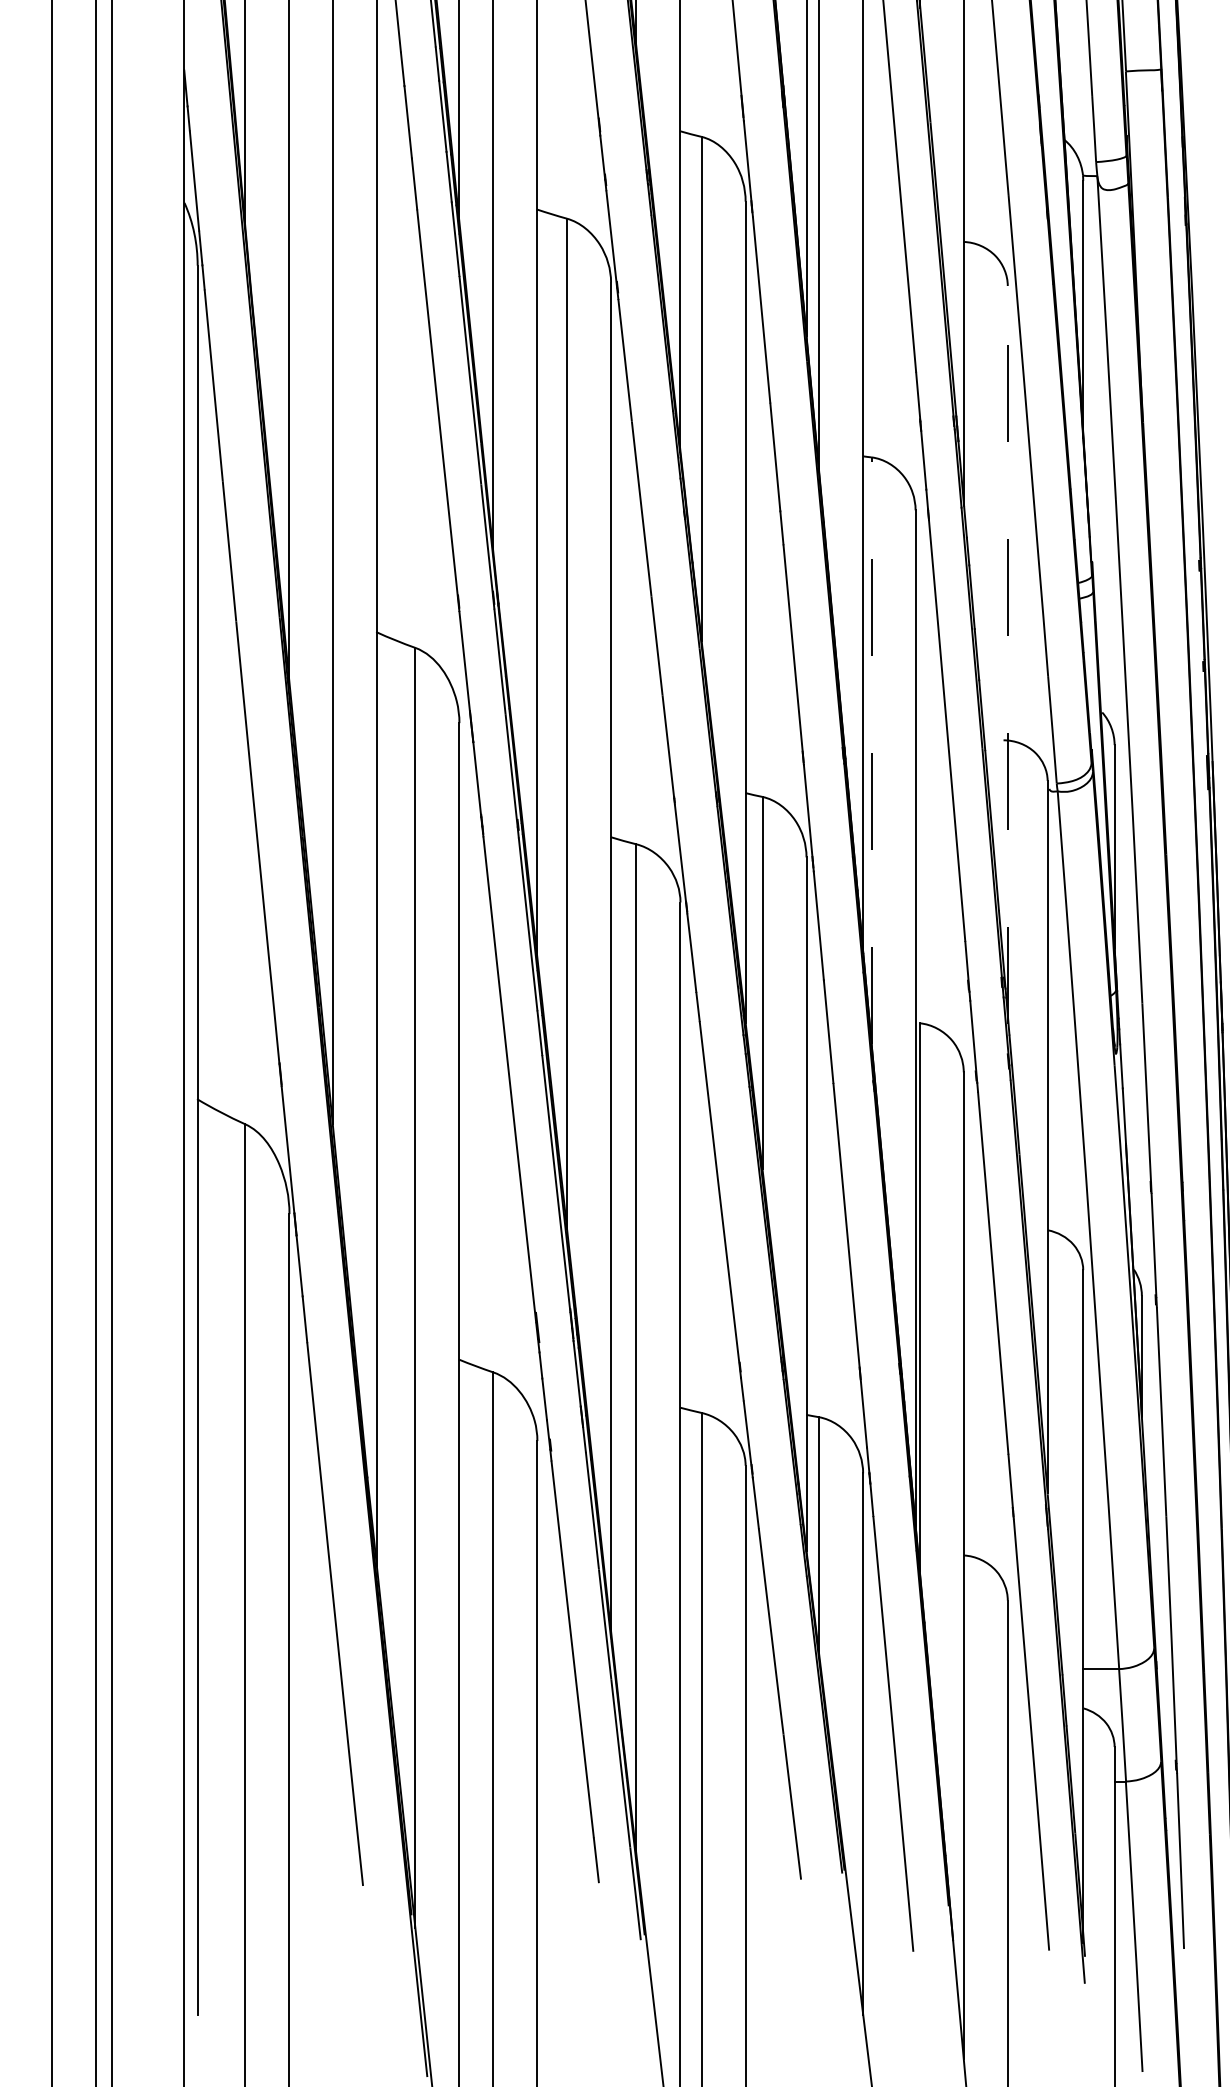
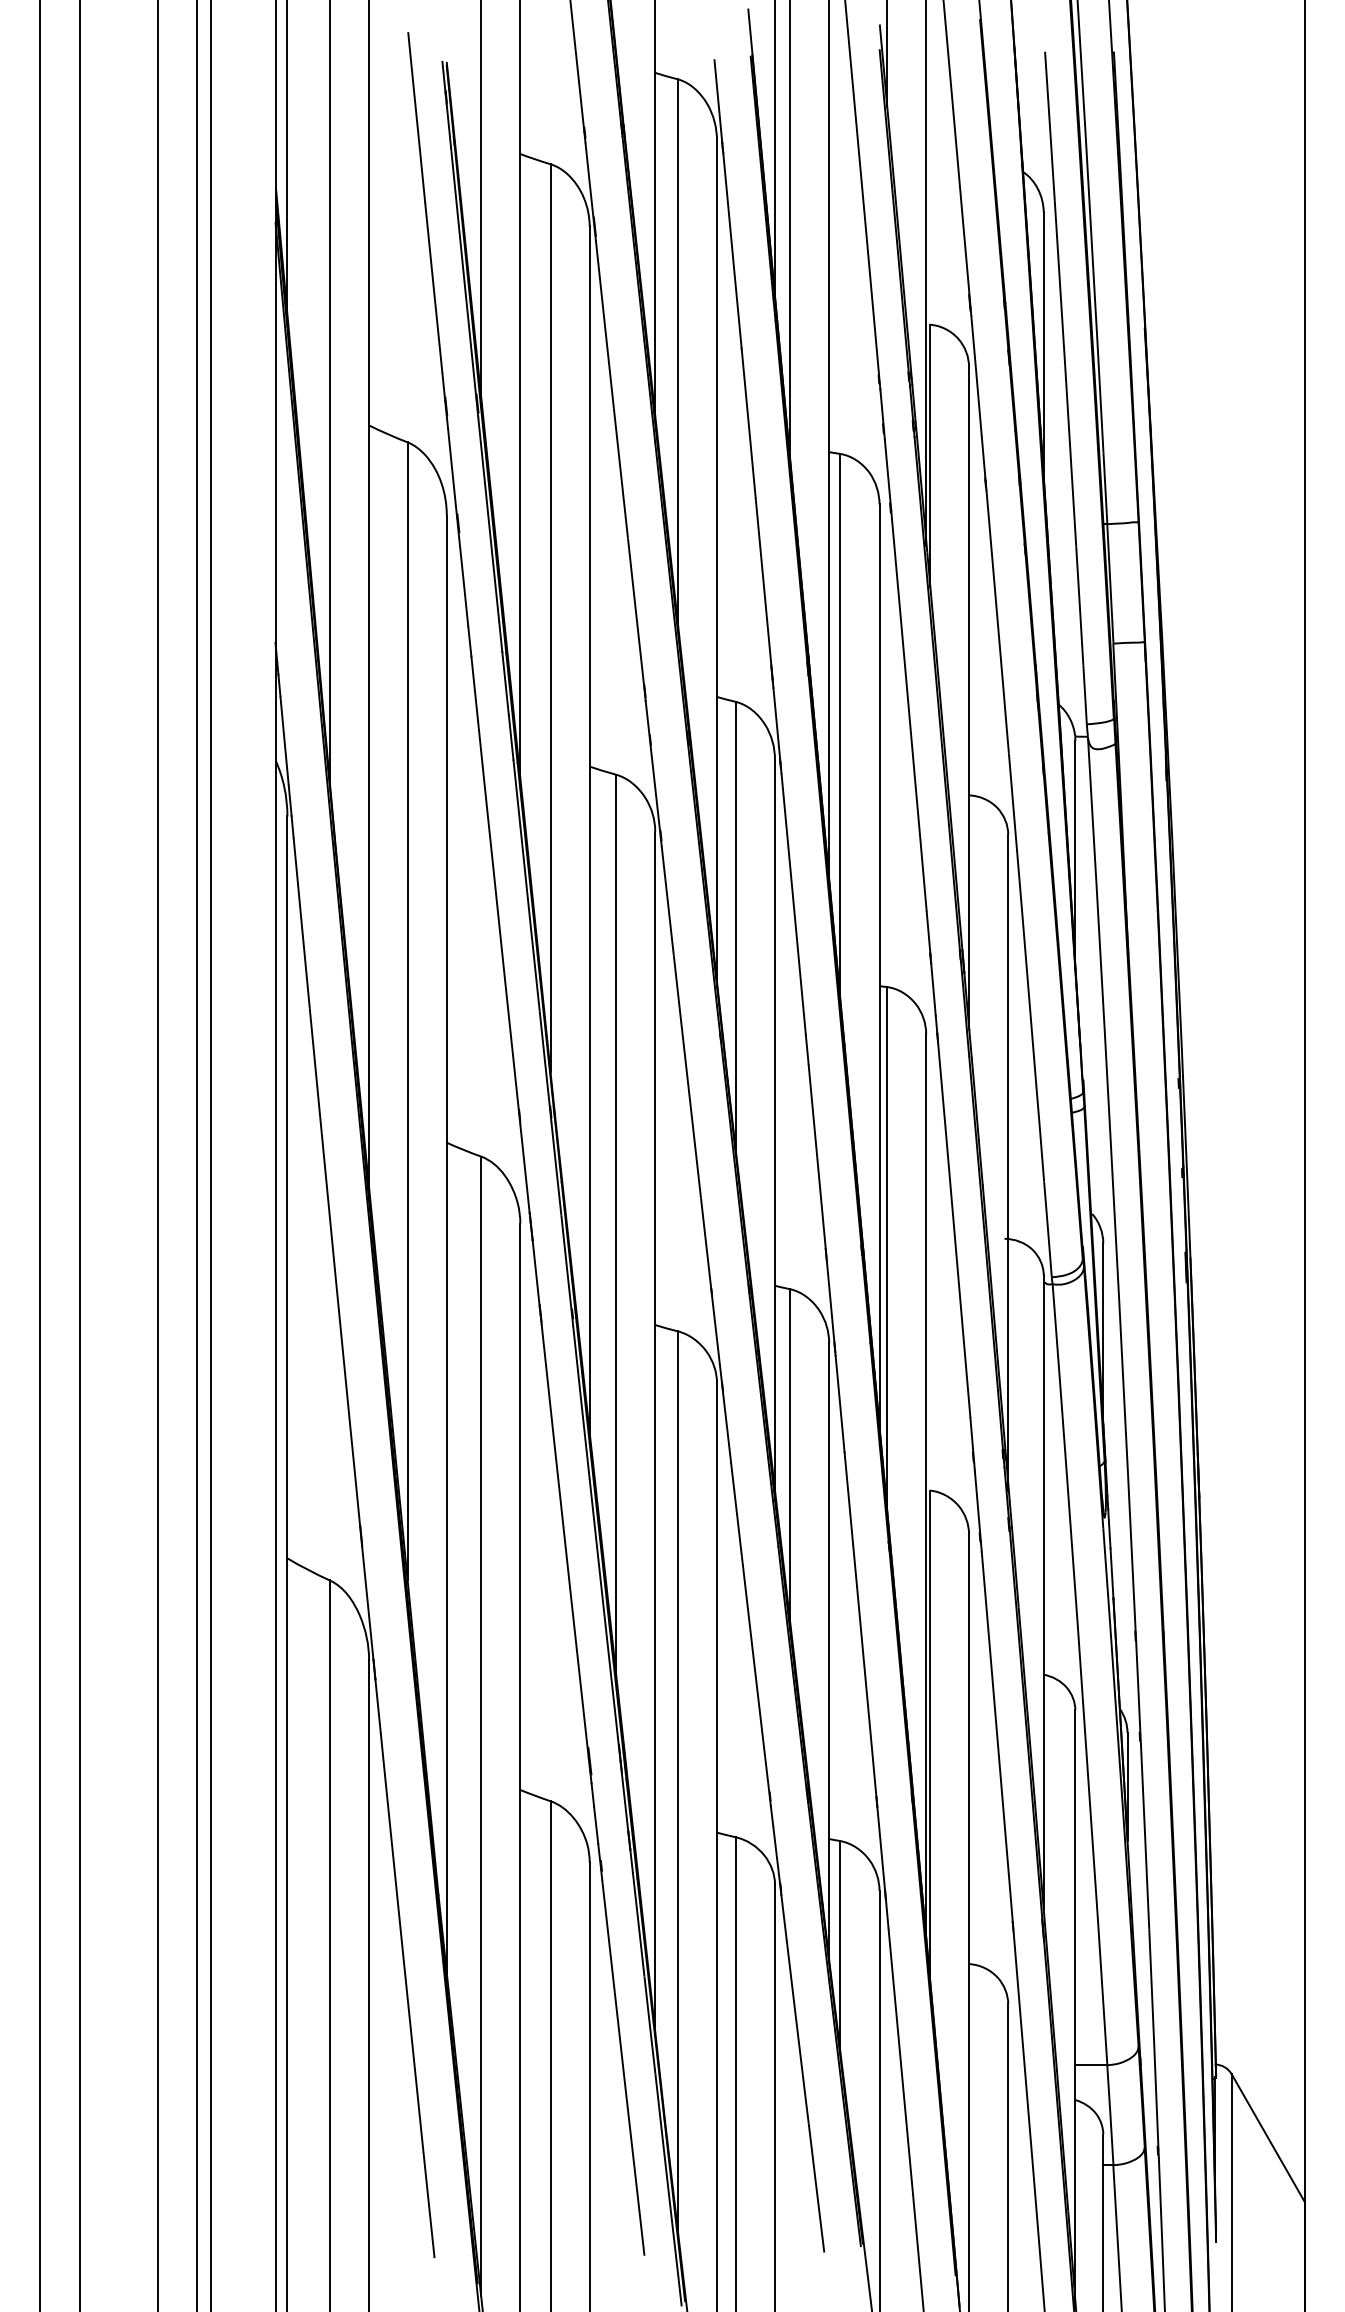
line: (1008, 654) -> (1008, 1162), dashed -> solid
line: (872, 751) -> (887, 1248), dashed -> solid

